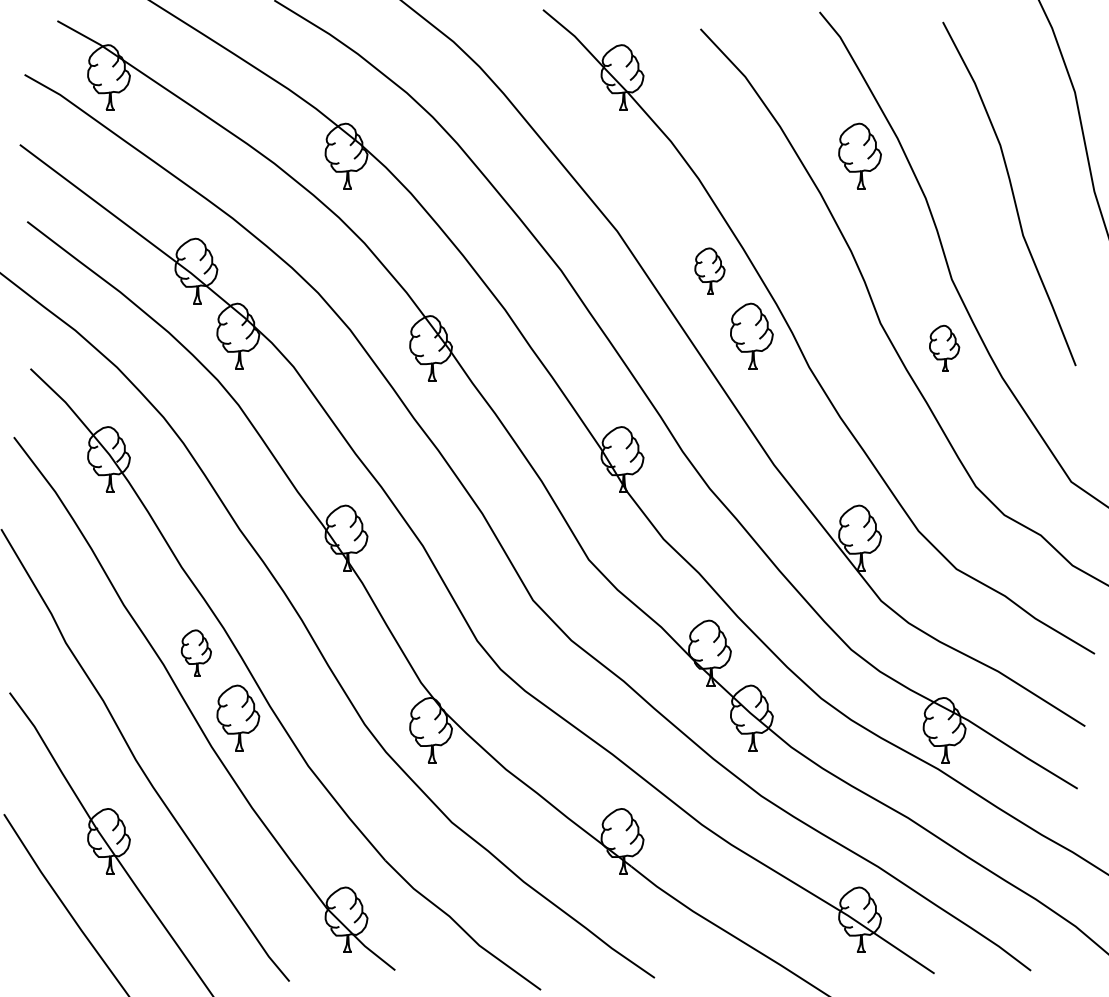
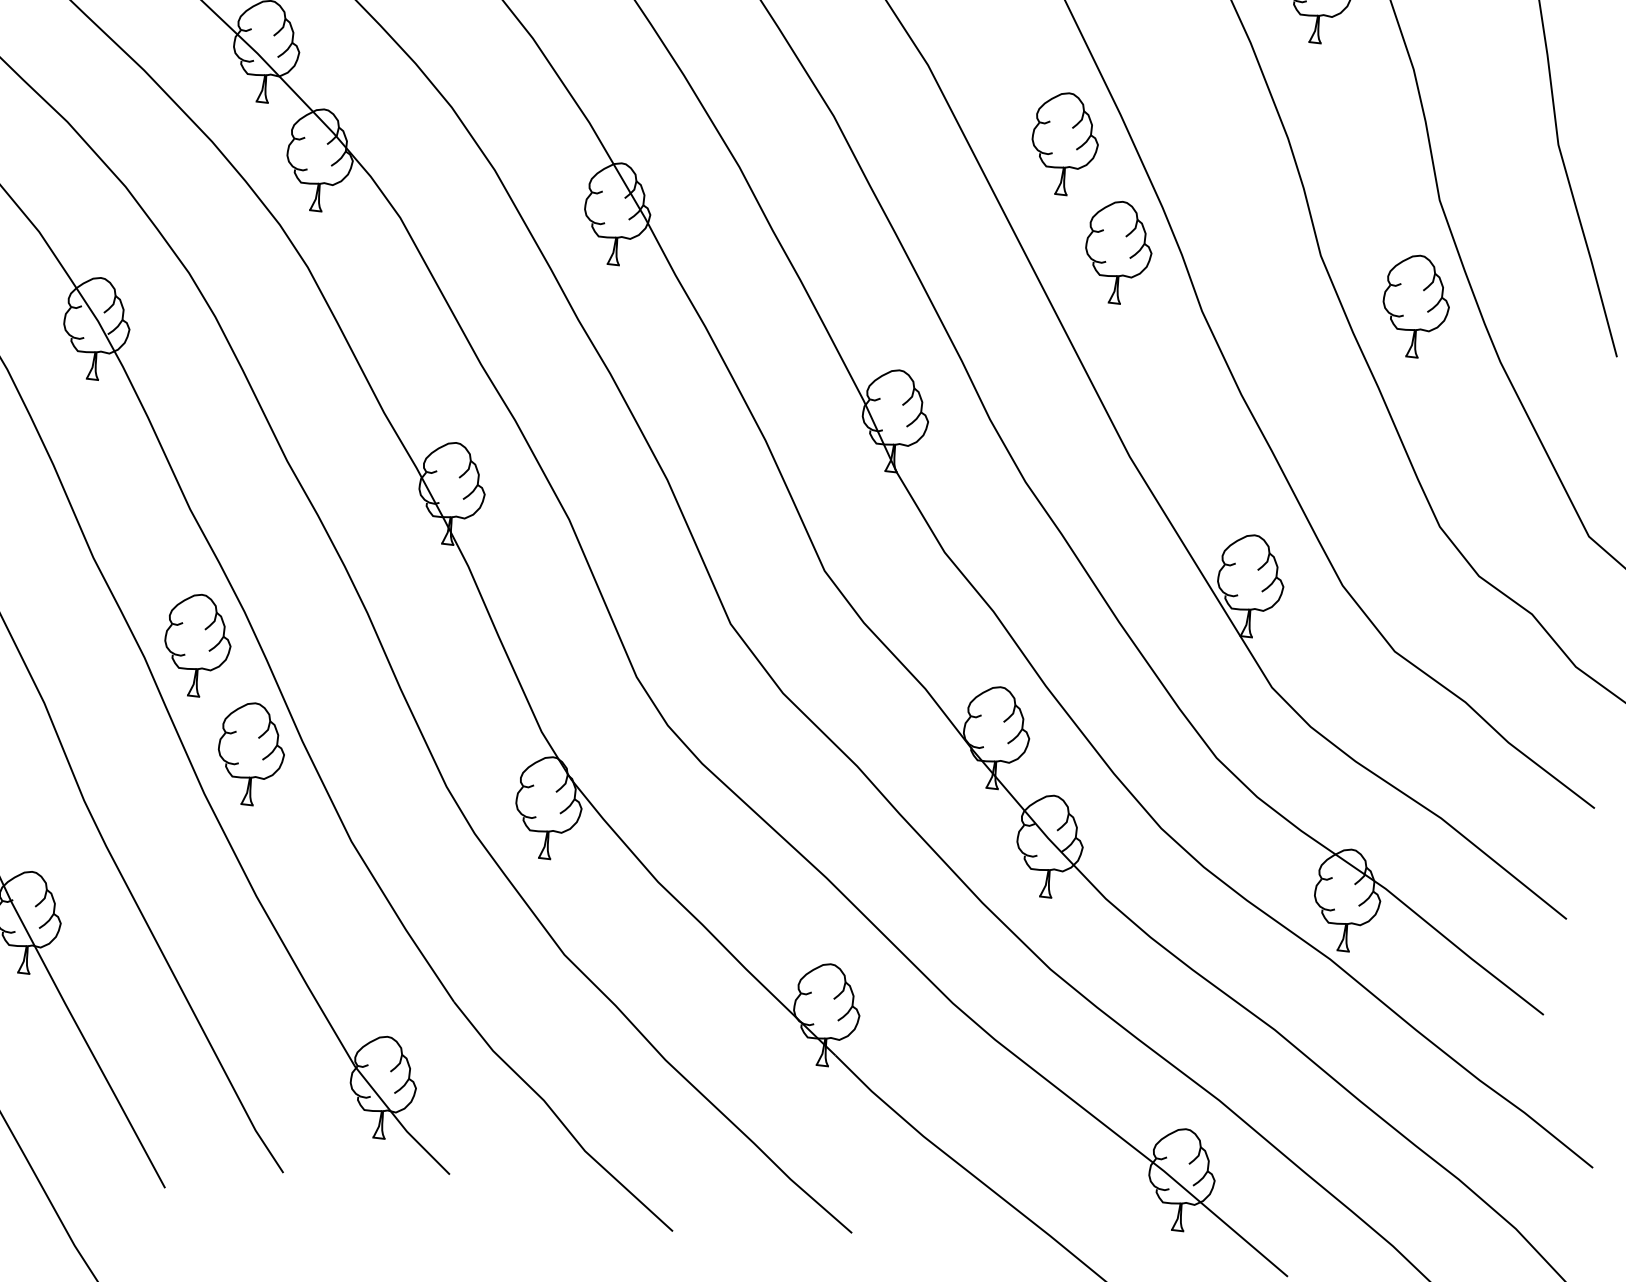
part: (709, 270) -> (1064, 142), size x1.43
part: (944, 348) -> (1415, 306), size x1.43
part: (196, 652) -> (197, 644), size x1.43

